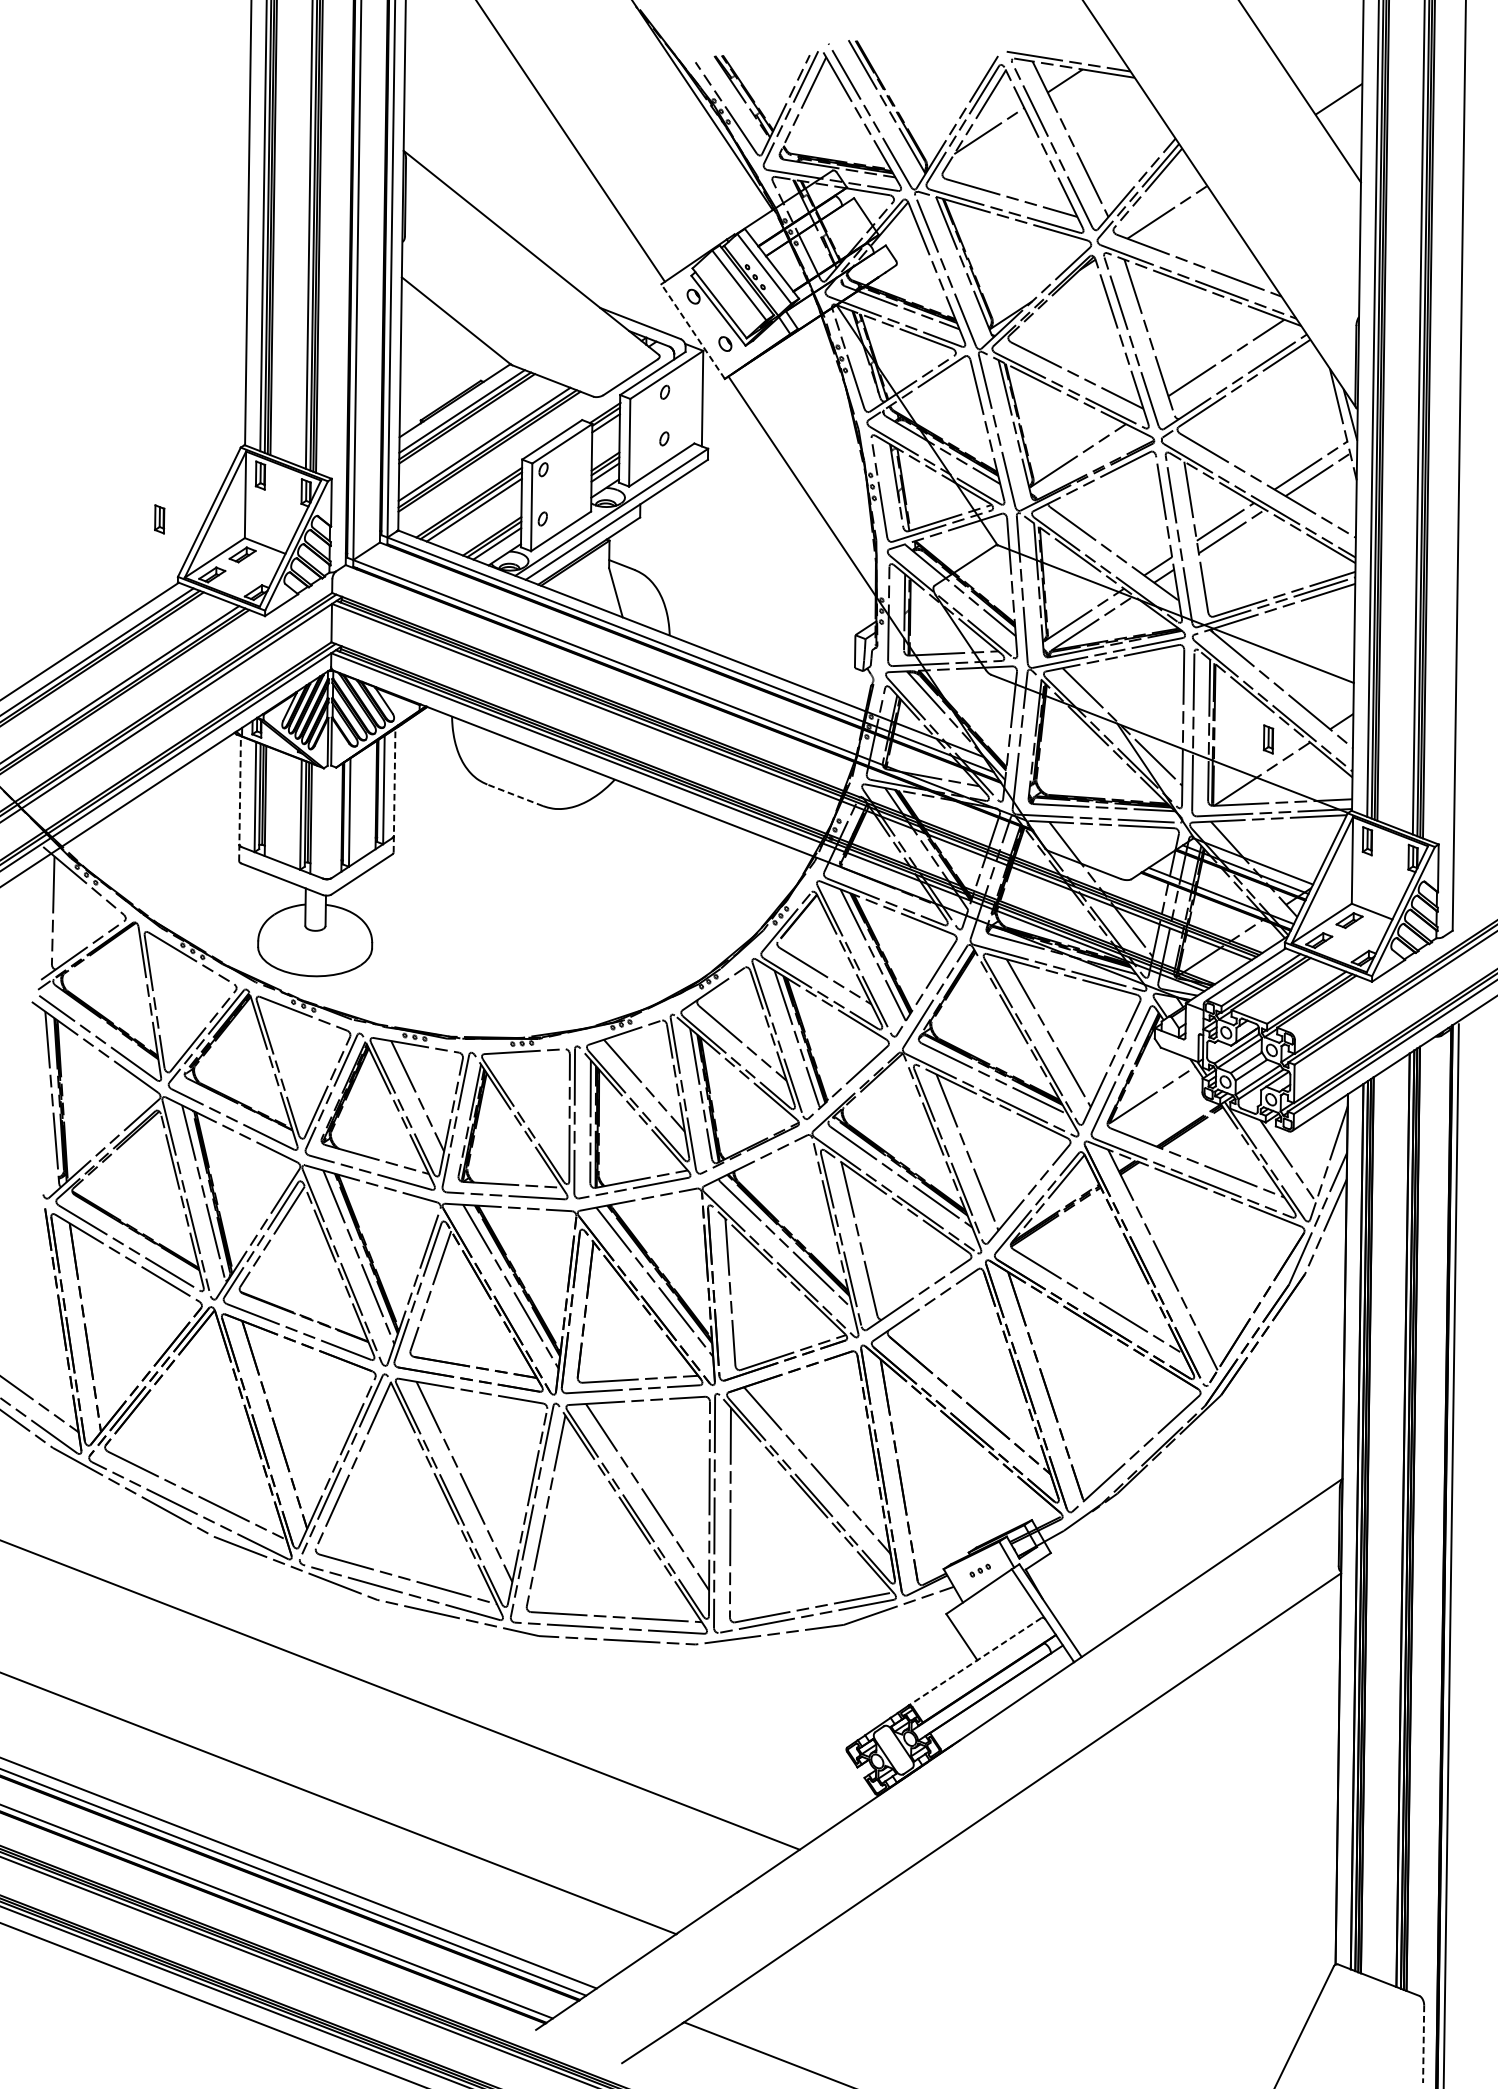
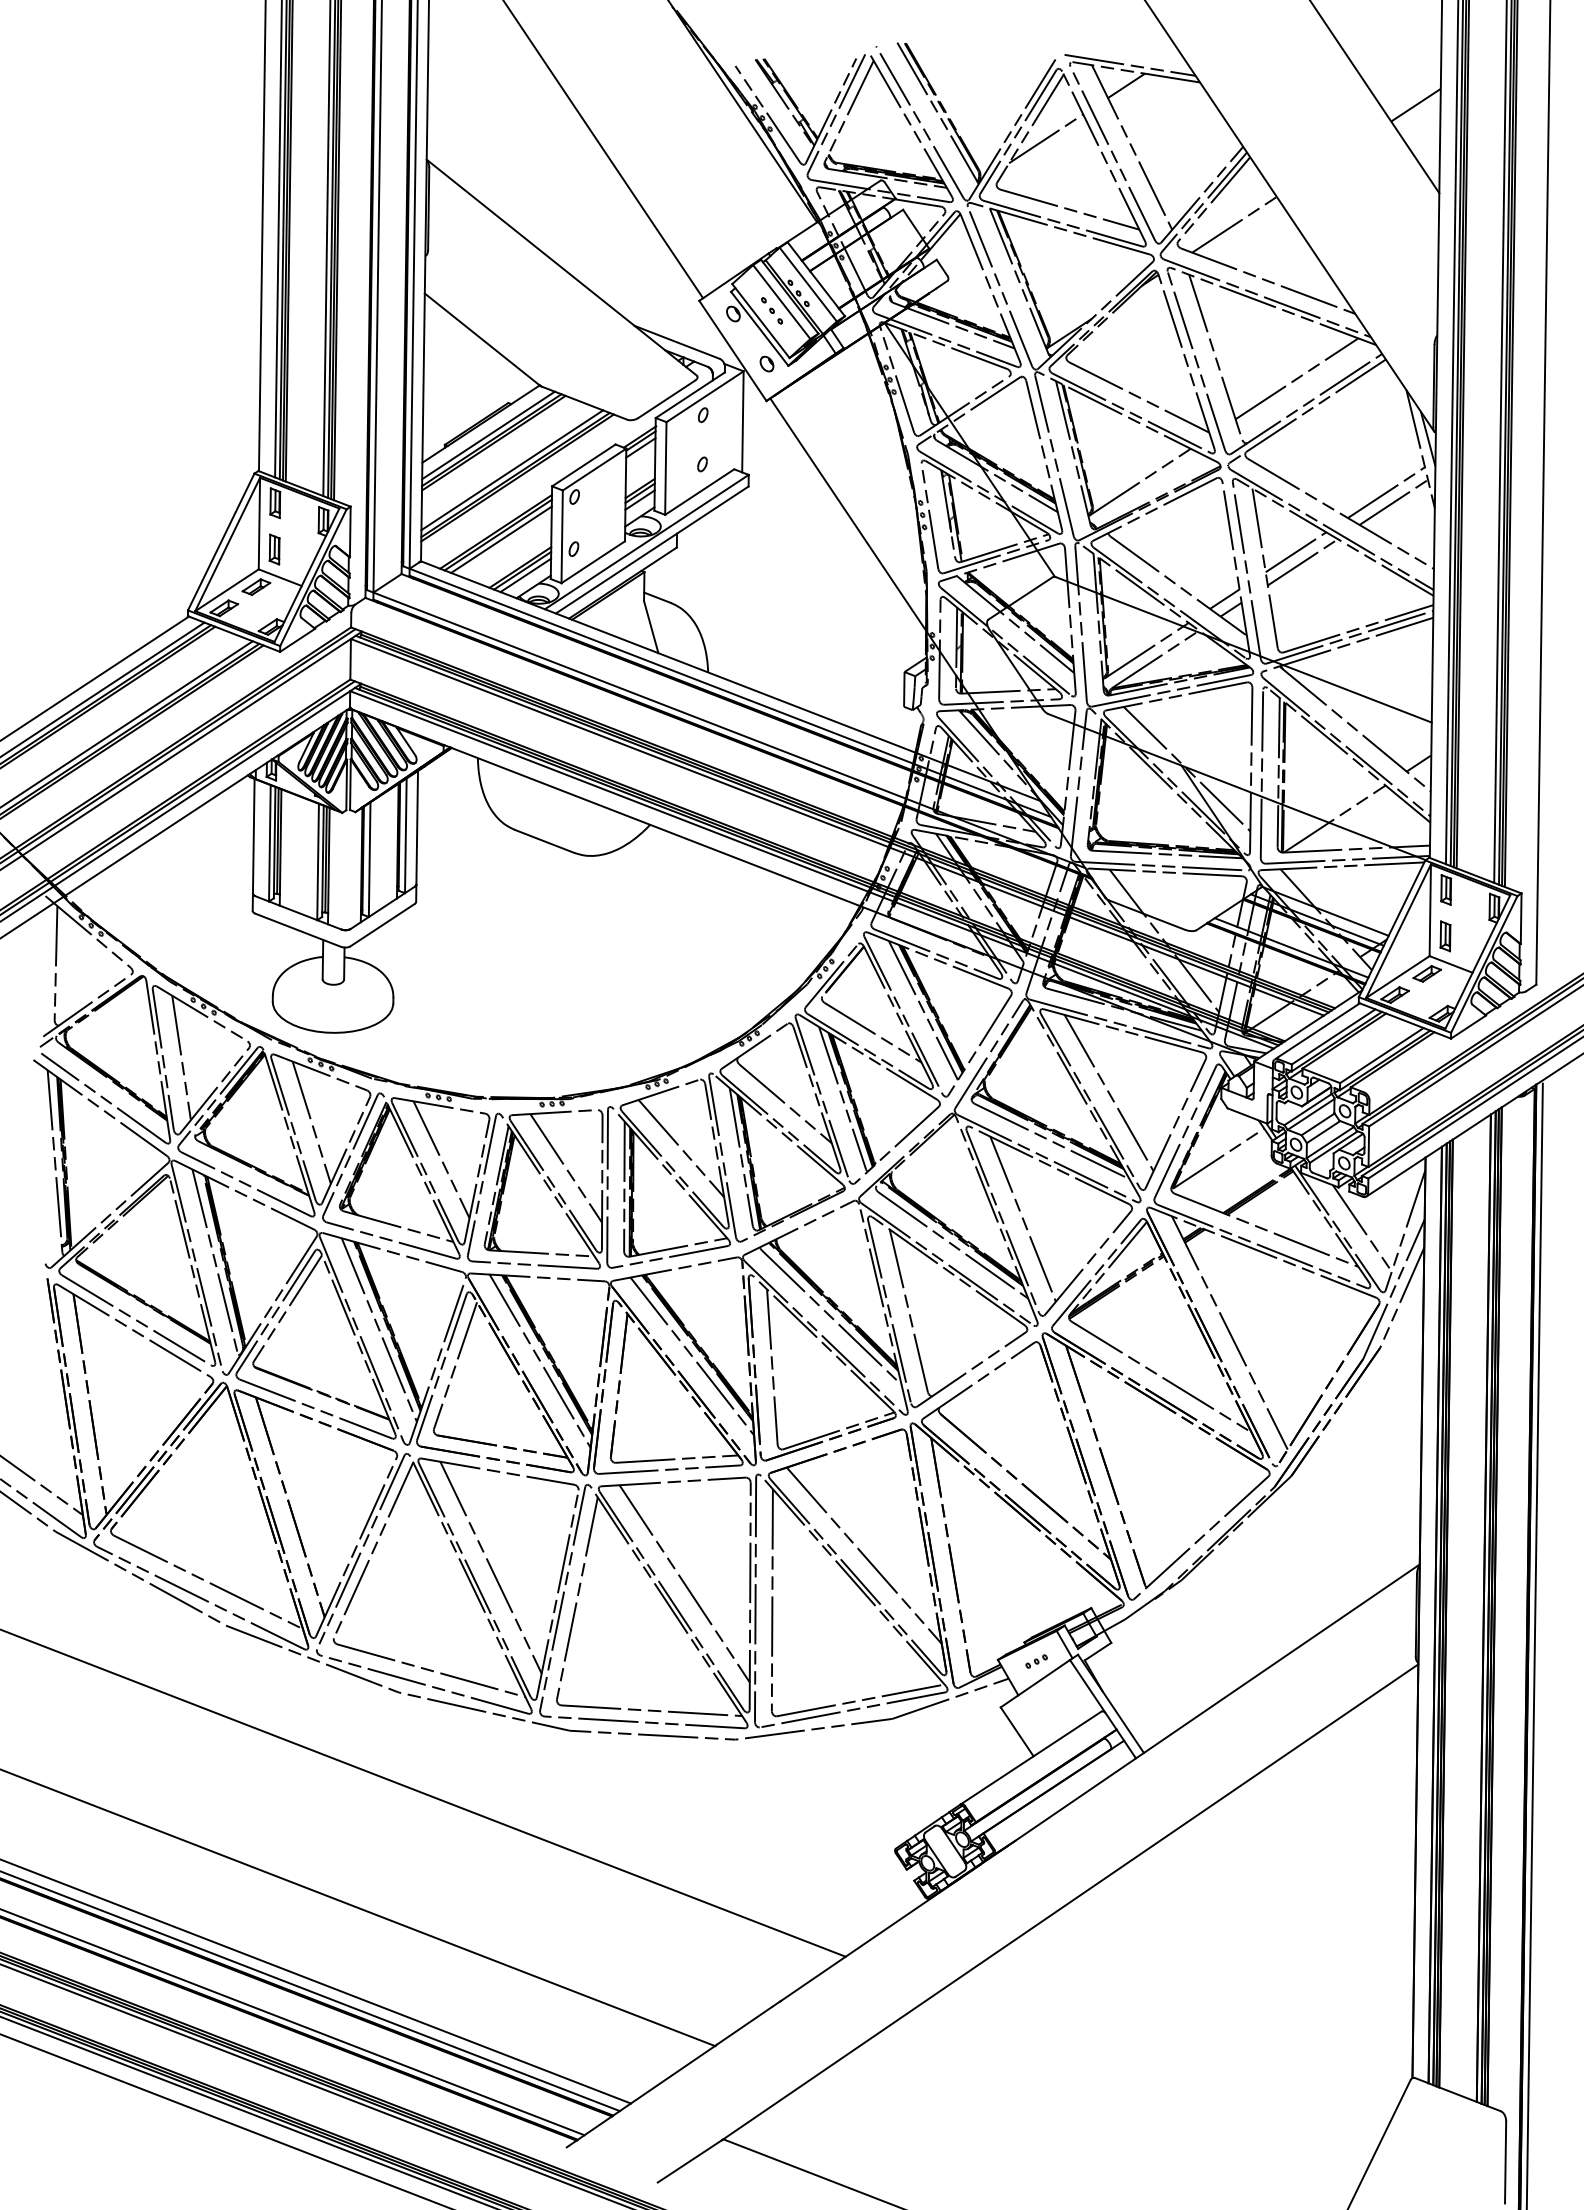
part: (729, 293) -> (771, 310), added
line: (692, 331) -> (732, 350), dashed -> solid
part: (159, 519) -> (274, 549), moved
part: (1268, 739) -> (1445, 936), moved
line: (394, 790) -> (417, 836), dashed -> solid
line: (515, 795) -> (544, 841), dashed -> solid
line: (239, 798) -> (253, 844), dashed -> solid
line: (171, 999) -> (181, 1057), added
line: (294, 1061) -> (311, 1122), added
line: (535, 1104) -> (566, 1168), added
line: (974, 1662) -> (1030, 1758), dashed -> solid
line: (1423, 2044) -> (1505, 2162), dashed -> solid

